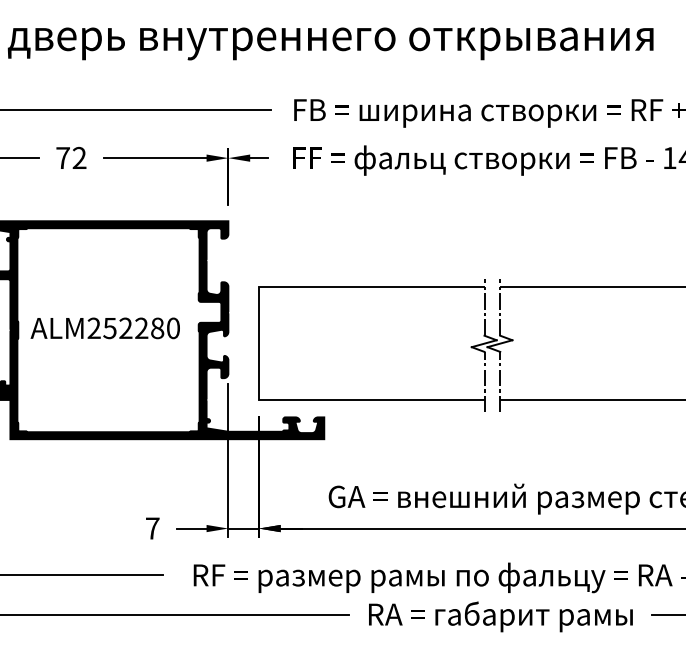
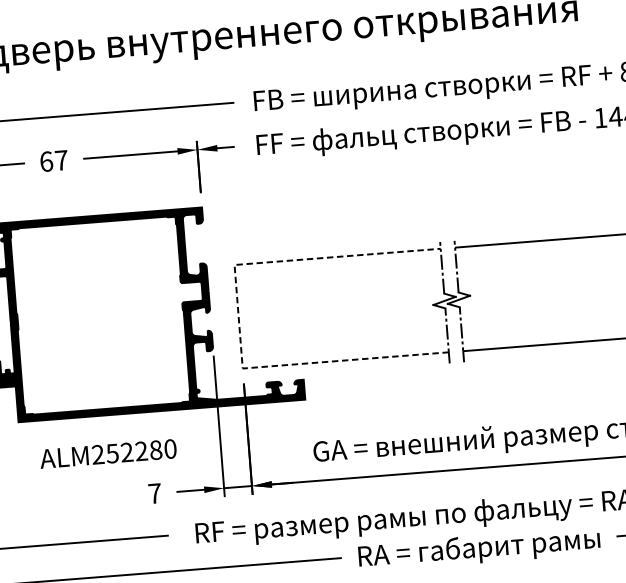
text: (71, 157) -> (54, 160), 72 -> 67
text: (104, 328) -> (107, 454), moved
line: (258, 343) -> (238, 316), solid -> dashed

